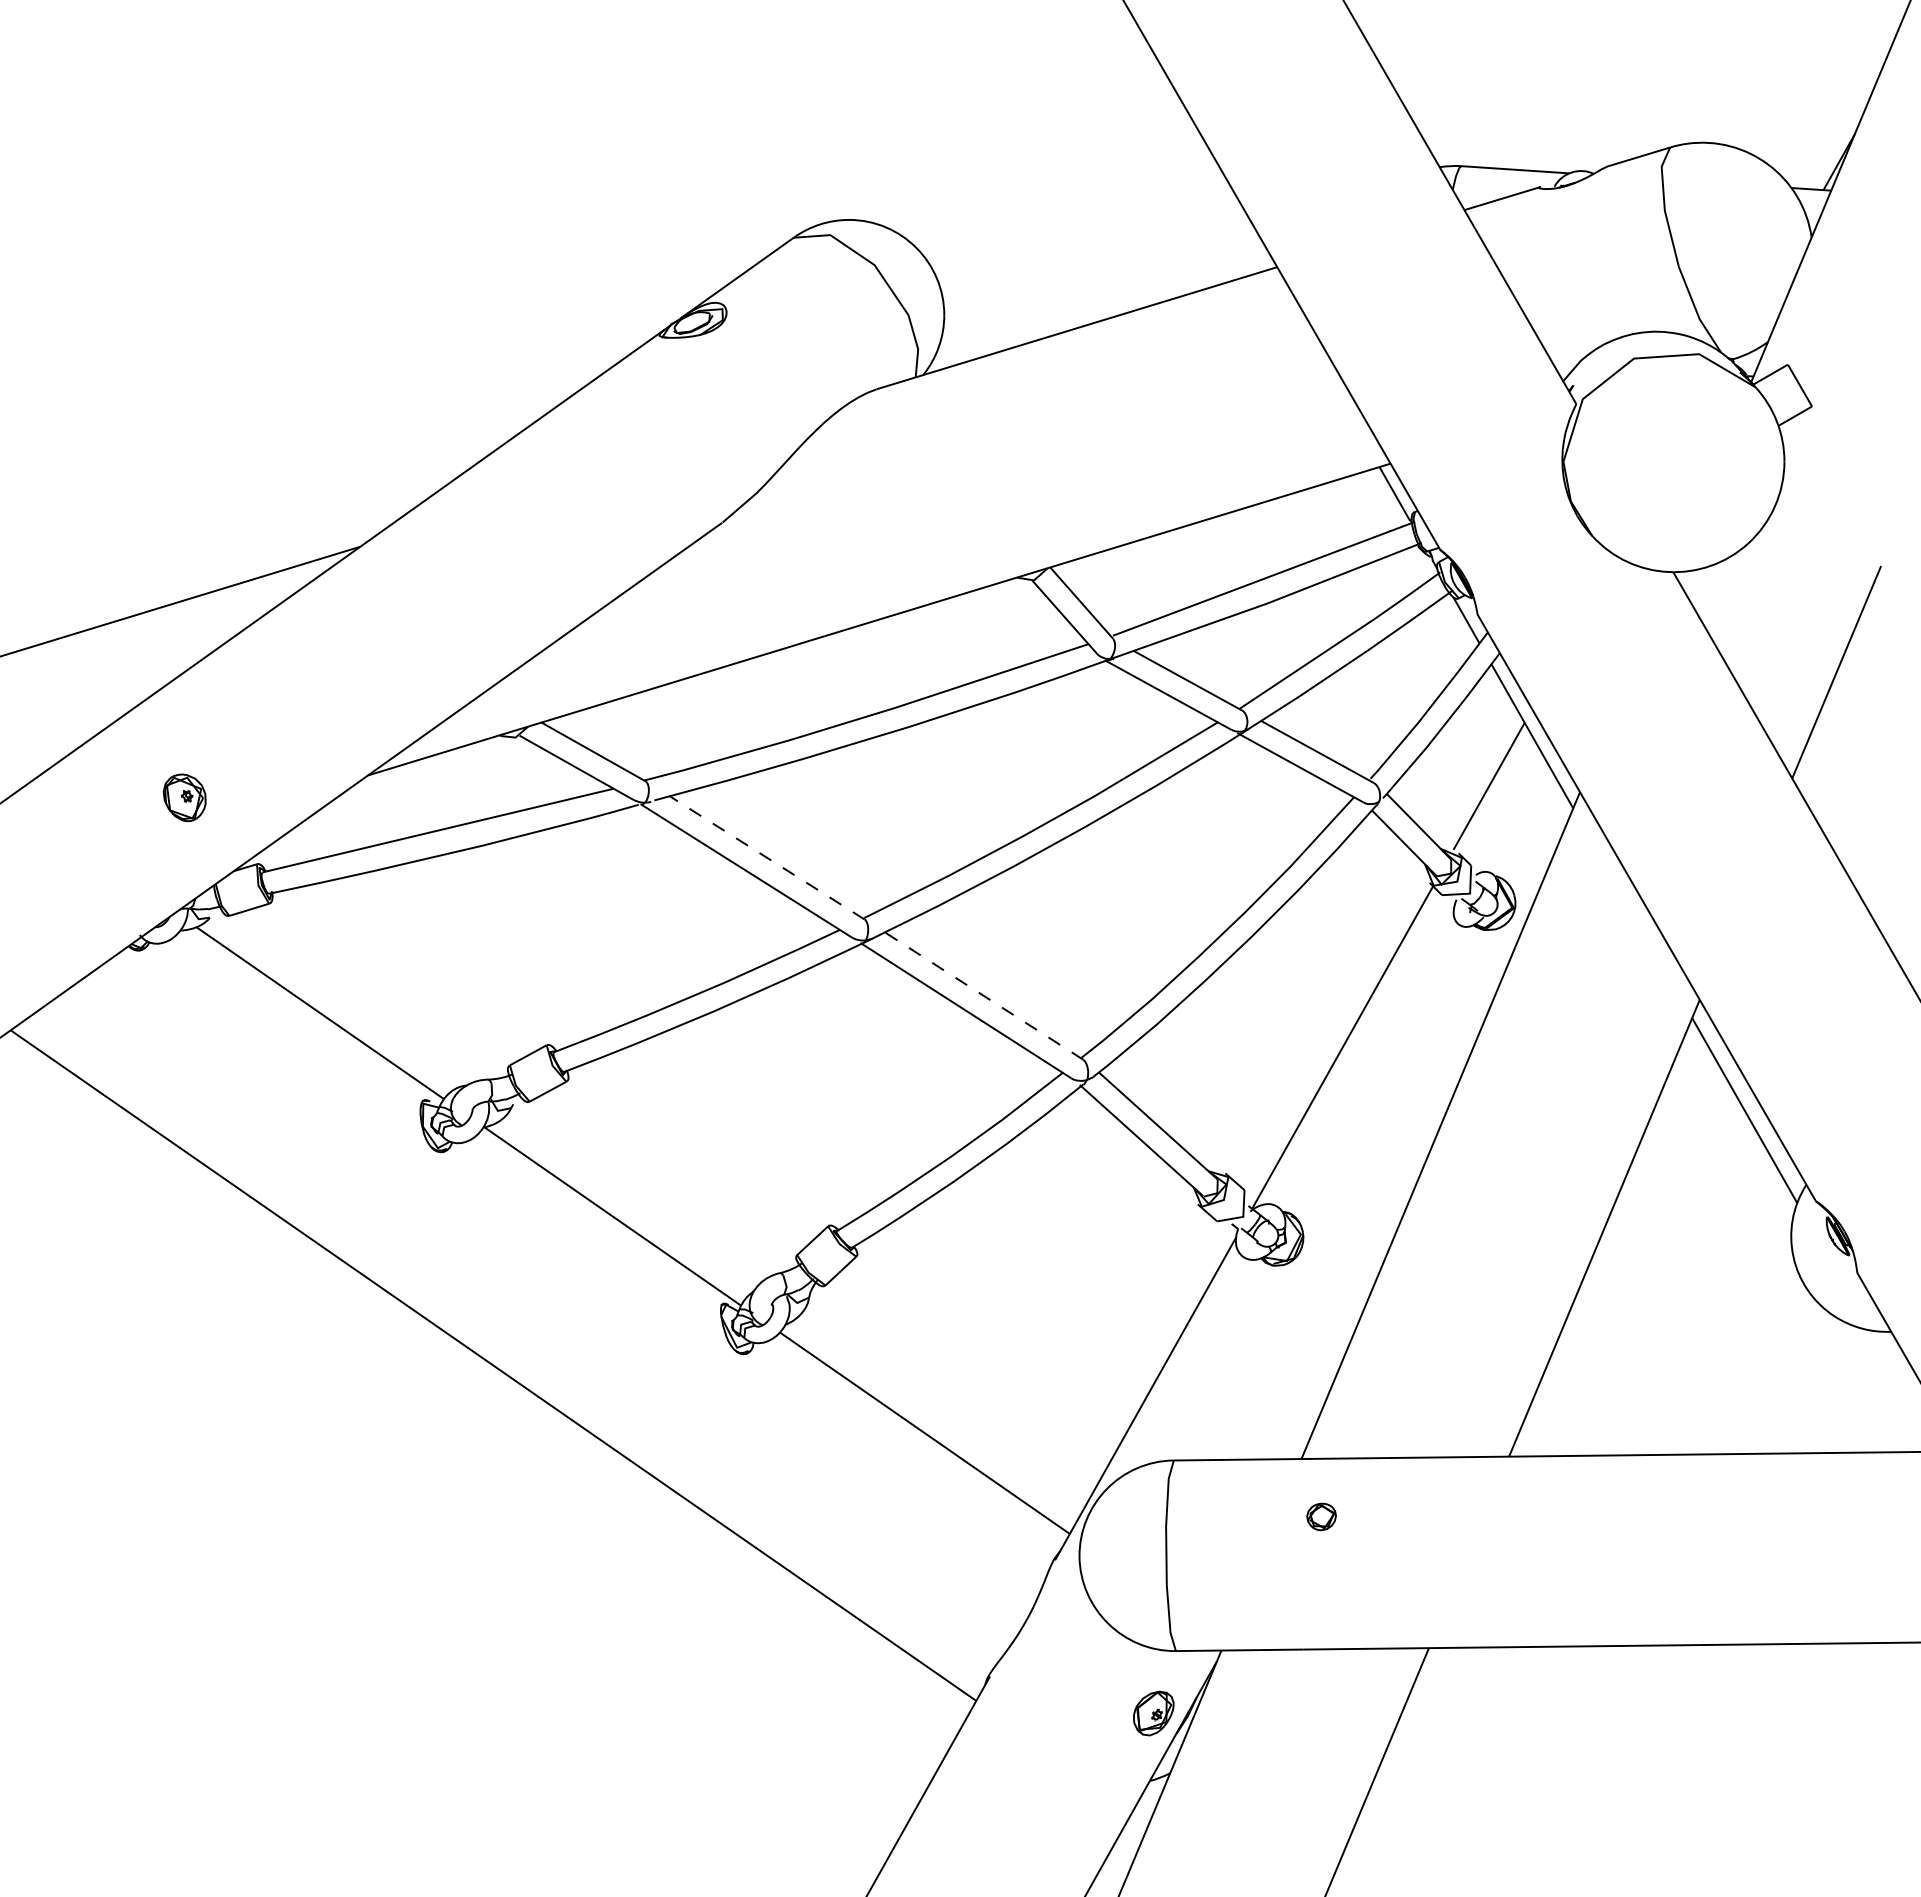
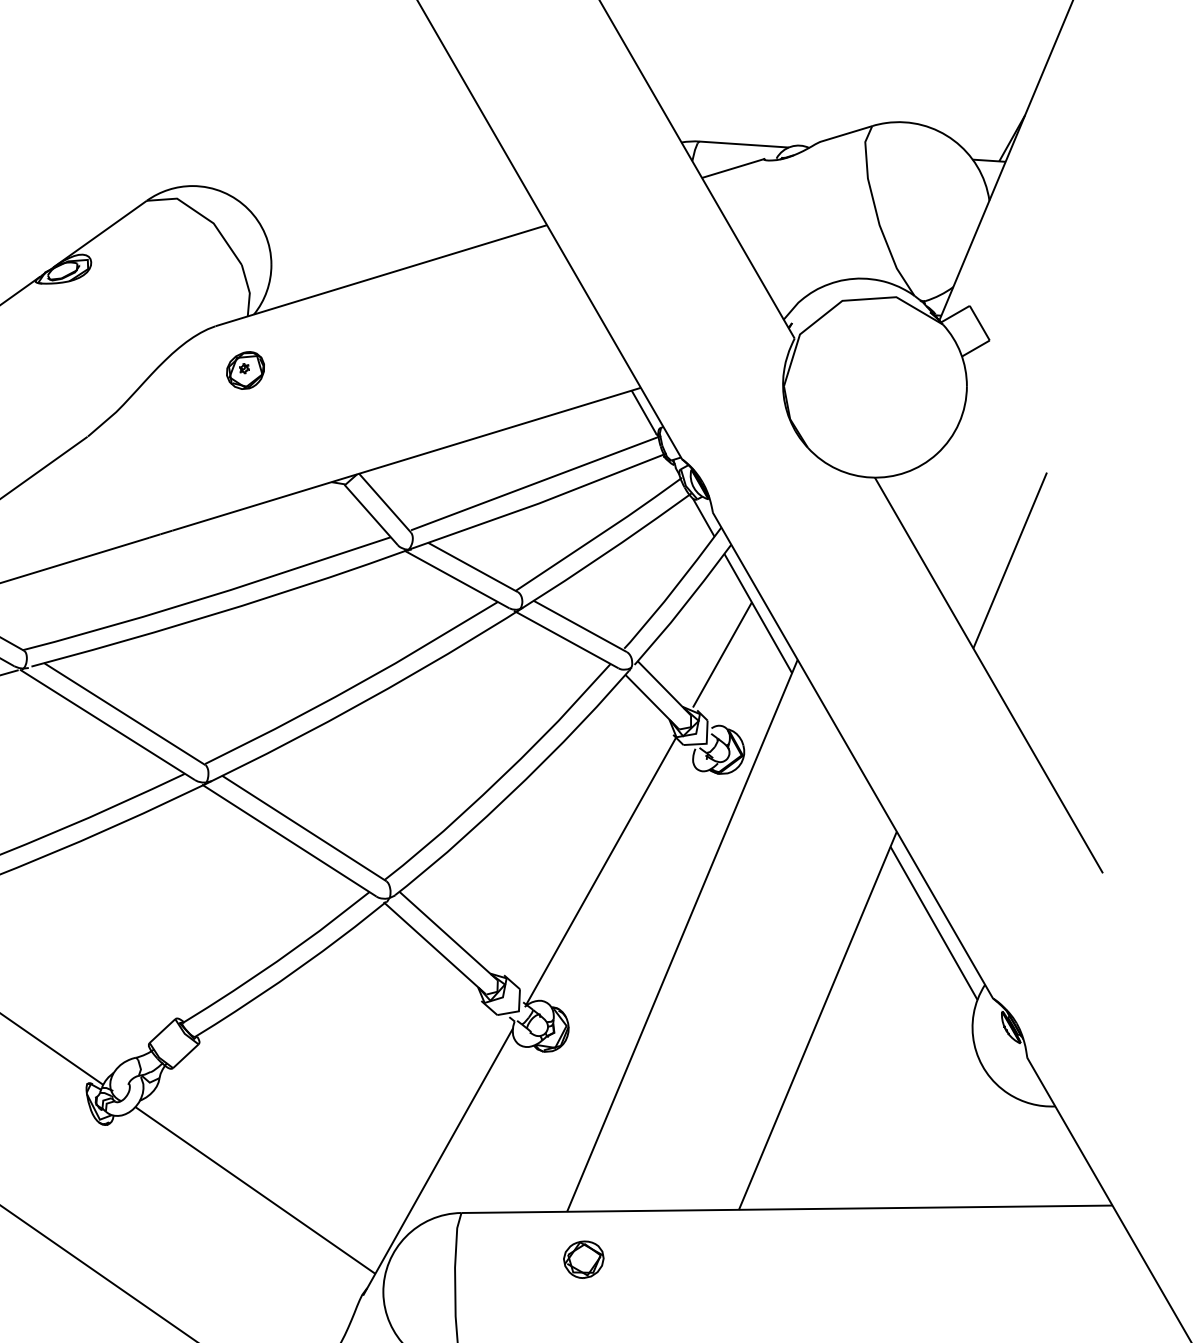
part: (912, 442) -> (245, 370), added
line: (766, 857) -> (124, 713), dashed -> solid
line: (983, 995) -> (303, 828), dashed -> solid
part: (1321, 1516) -> (583, 1259), size x1.67

